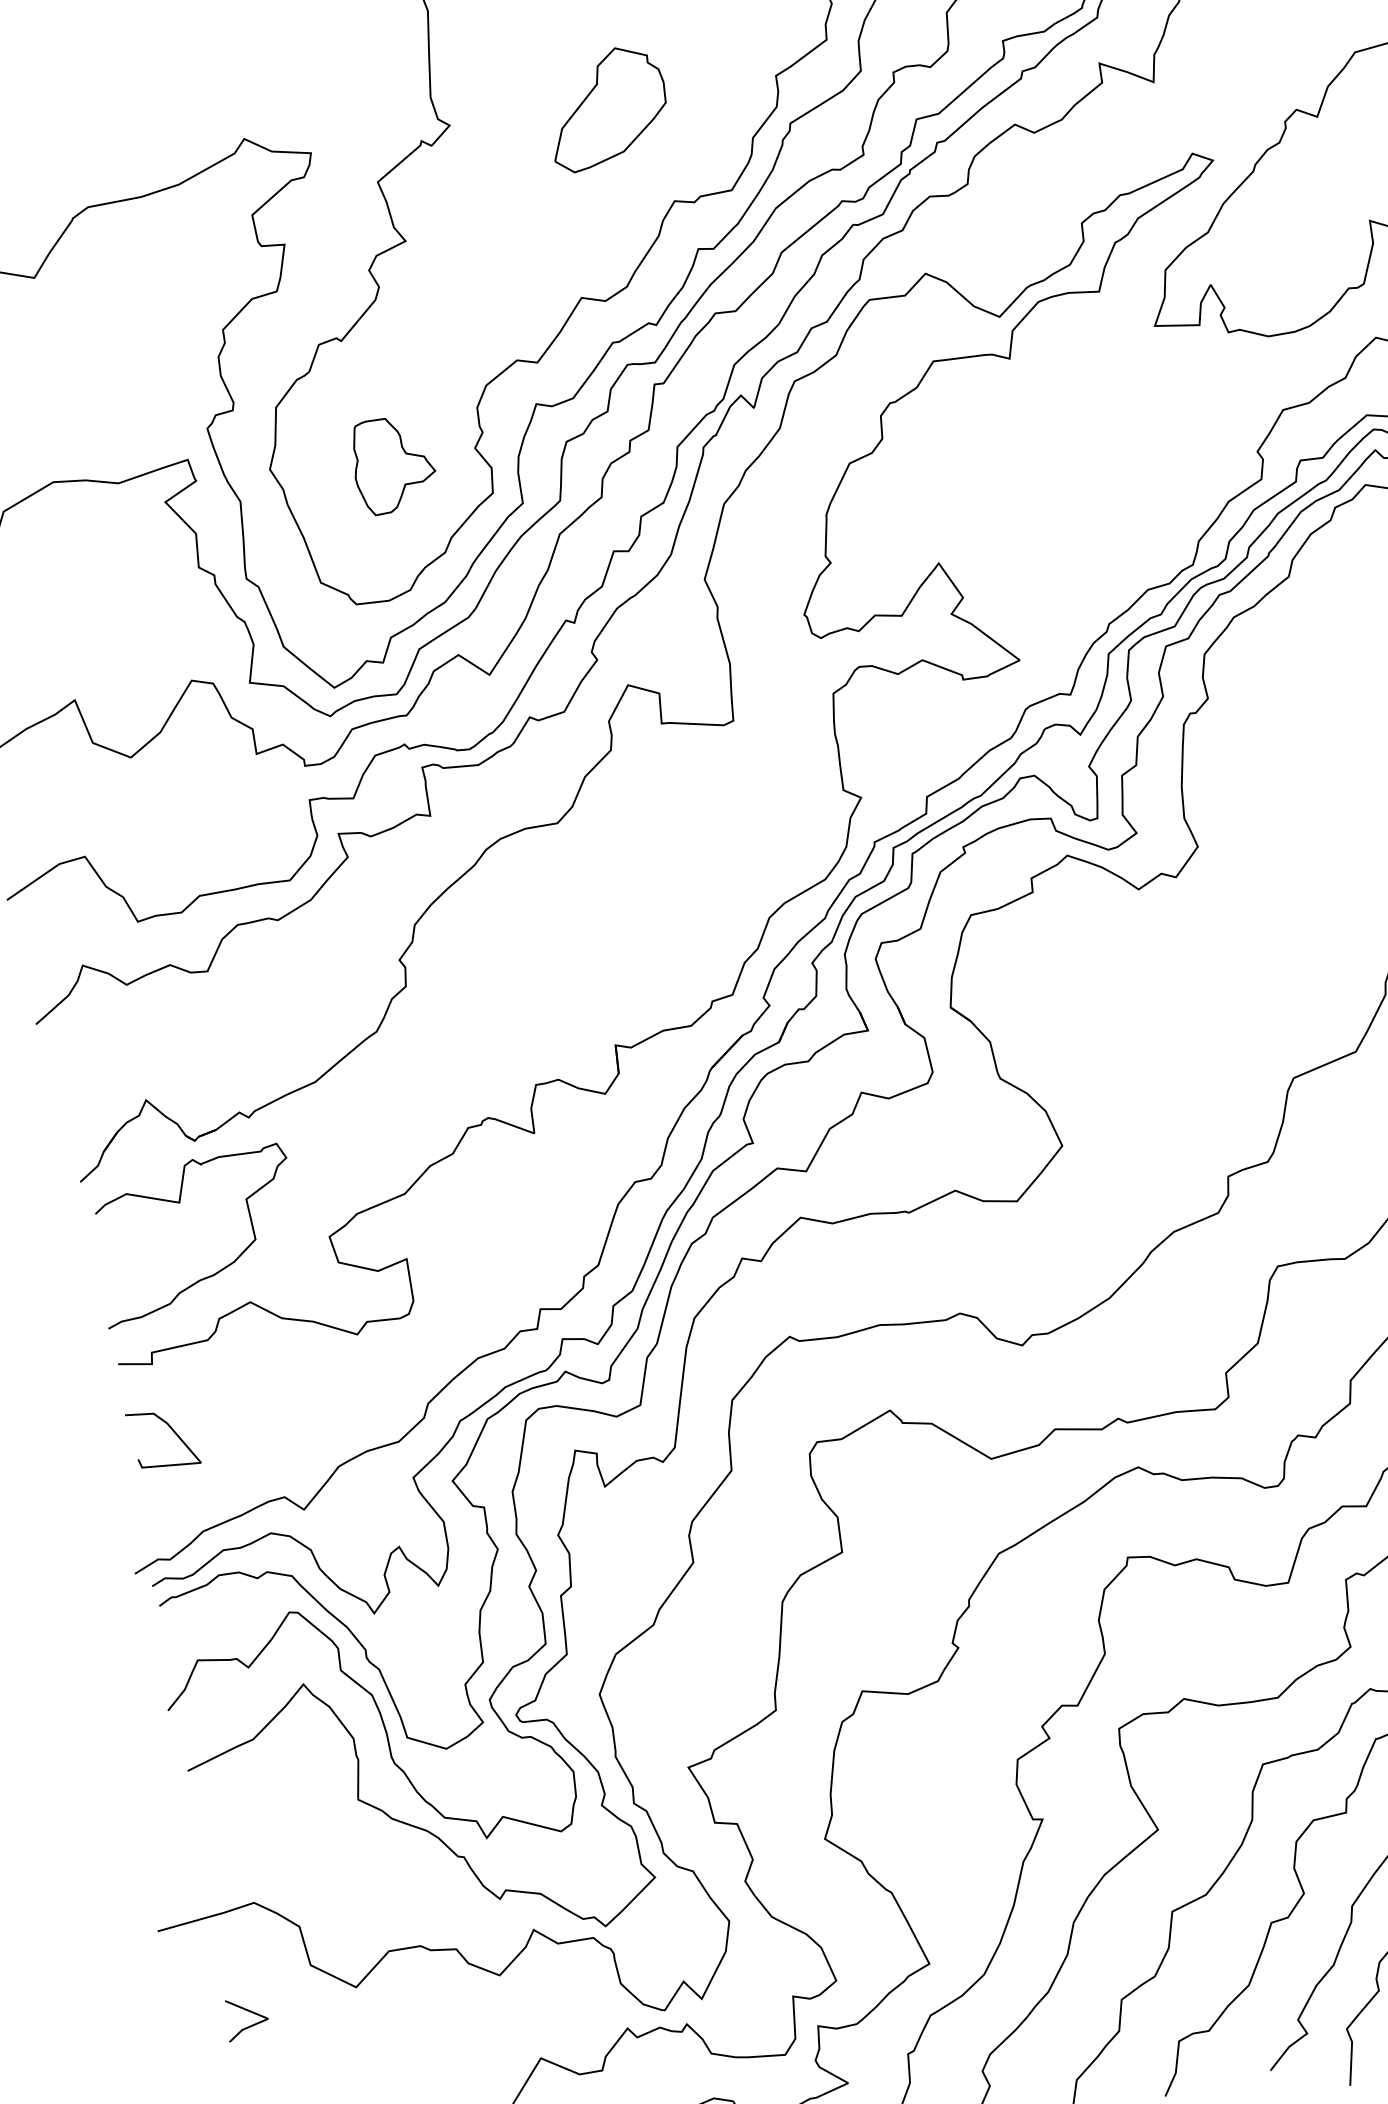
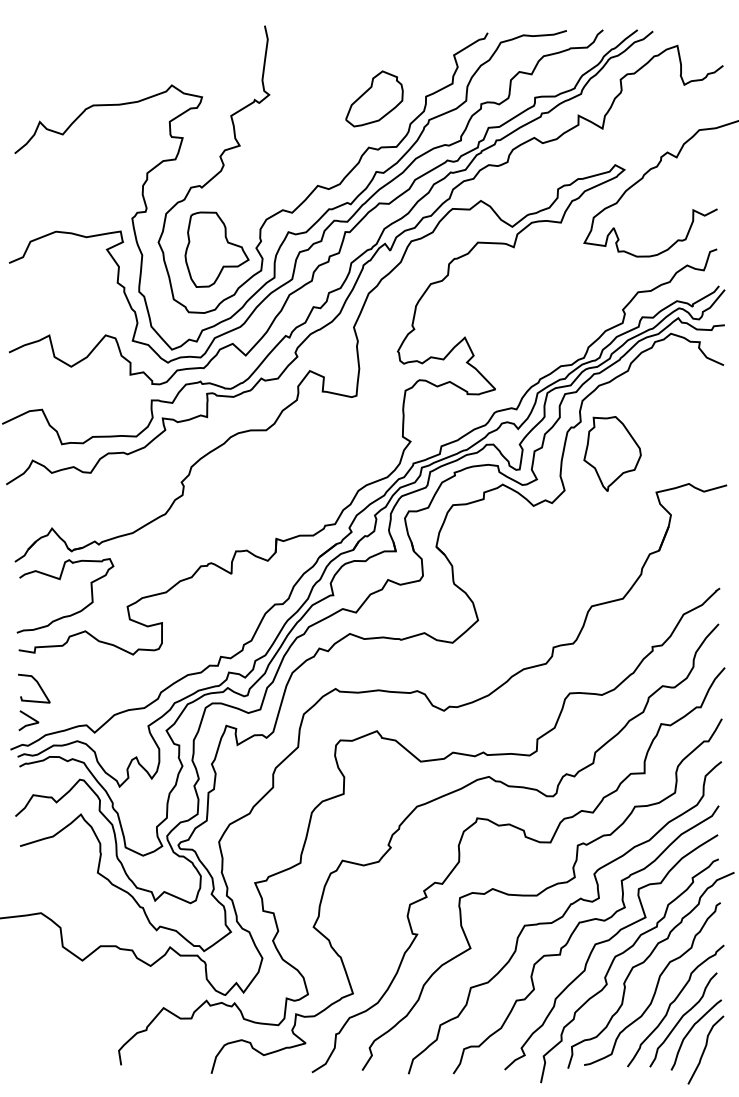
part: (607, 107) -> (374, 98), moved
part: (392, 464) -> (216, 249), size x1.67
part: (1284, 753) -> (612, 453), added
line: (249, 2013) -> (30, 718), moved

